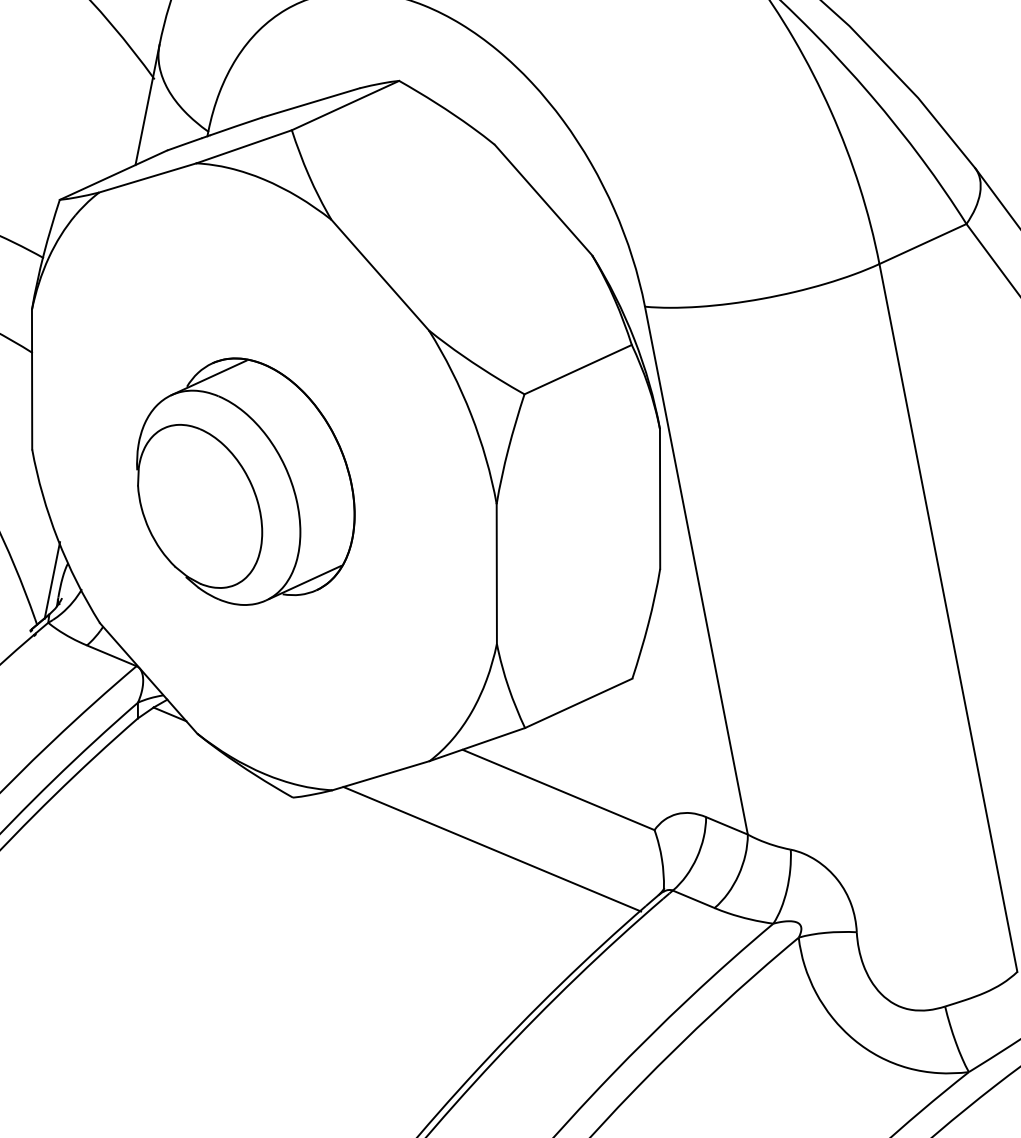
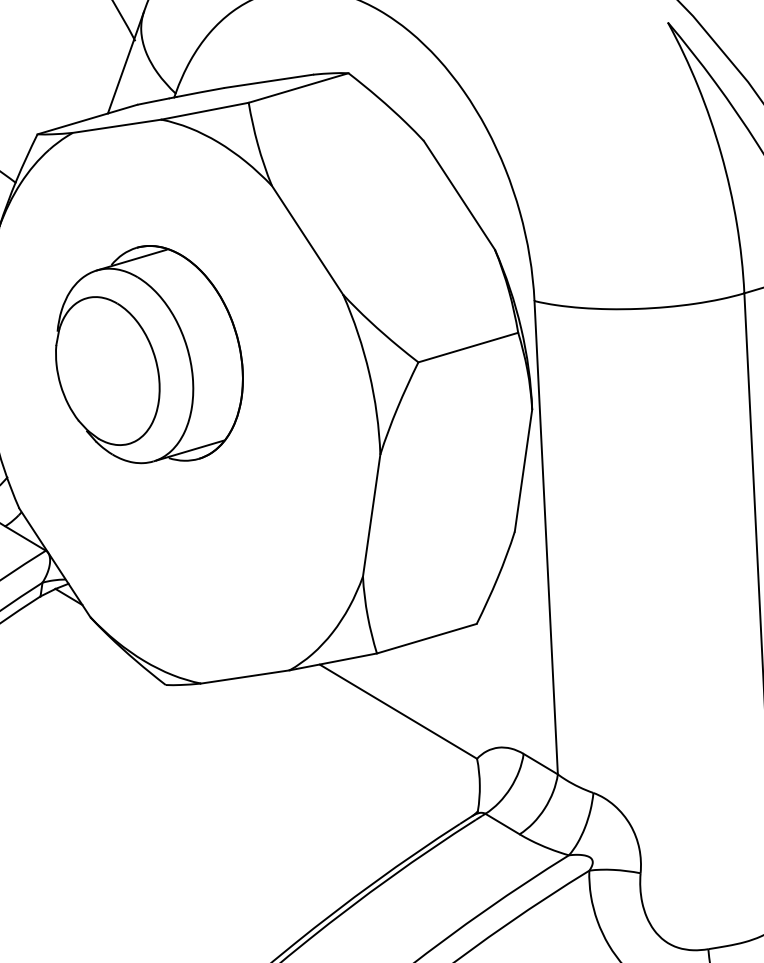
part: (245, 481) -> (150, 355), moved
line: (492, 848) -> (333, 754), removed

